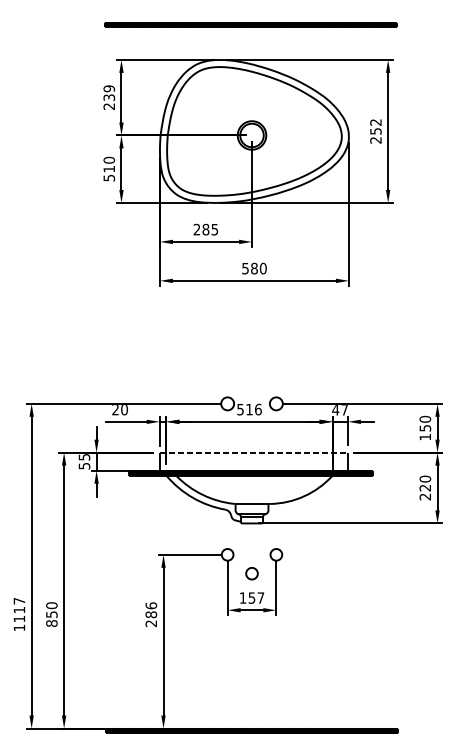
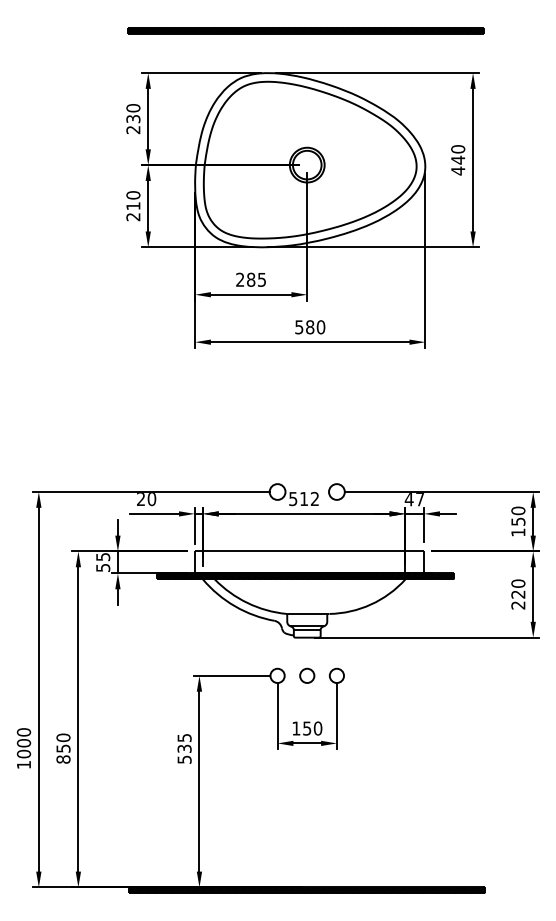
text: (109, 89) -> (133, 108), 239 -> 230
text: (376, 131) -> (458, 160), 252 -> 440
text: (109, 178) -> (133, 217), 510 -> 210
text: (257, 409) -> (314, 498), 516 -> 512
line: (253, 452) -> (309, 551), dashed -> solid
circle: (252, 573) -> (307, 675), moved
text: (260, 598) -> (317, 728), 157 -> 150
text: (19, 610) -> (23, 743), 1117 -> 1000
text: (151, 614) -> (184, 748), 286 -> 535

